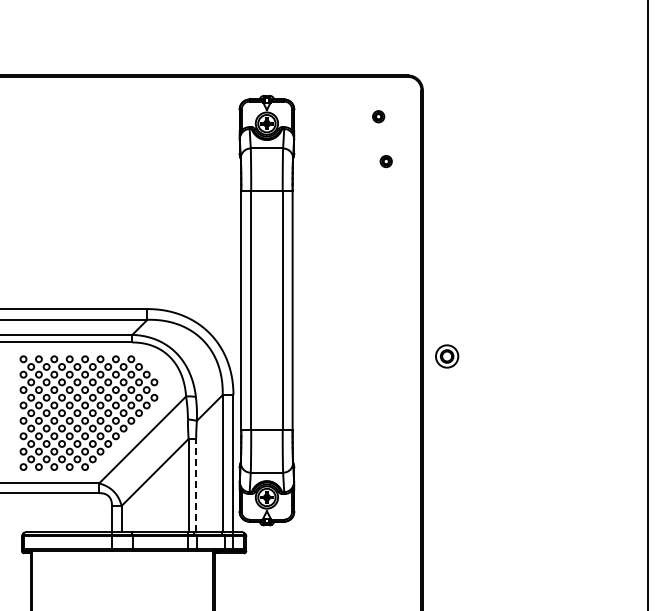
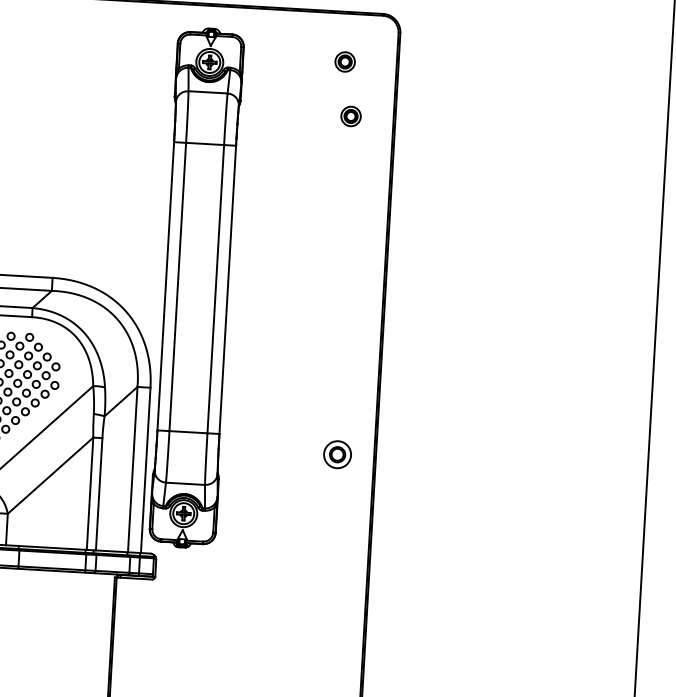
part: (378, 116) -> (344, 61), size x1.43
part: (386, 161) -> (351, 116), size x1.43
part: (447, 356) -> (338, 454), moved
line: (196, 485) -> (99, 494), dashed -> solid

